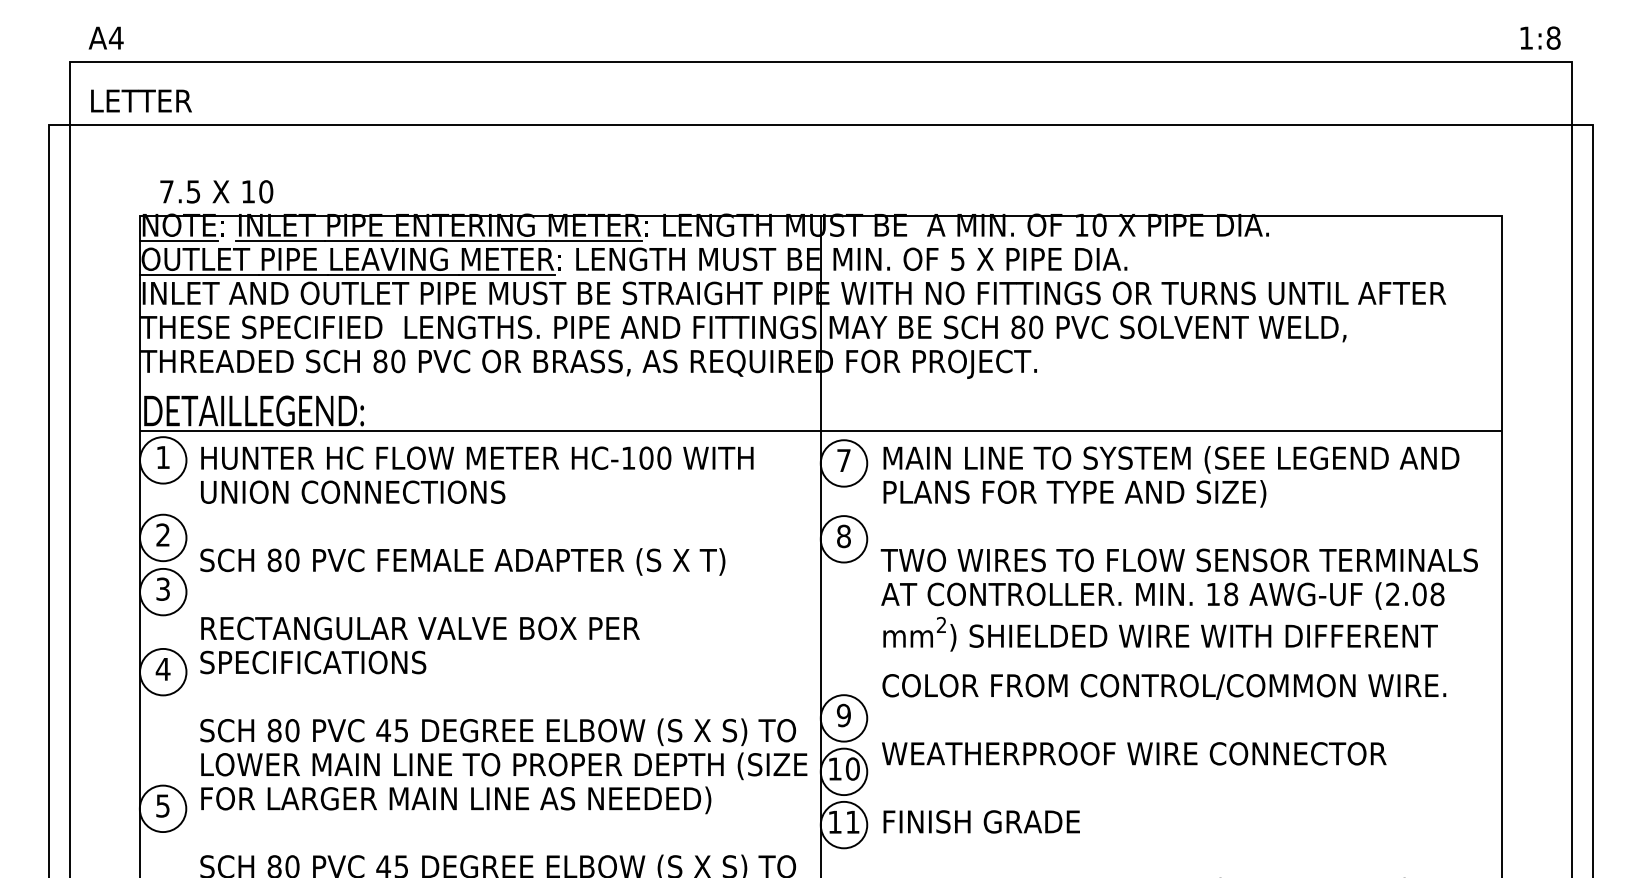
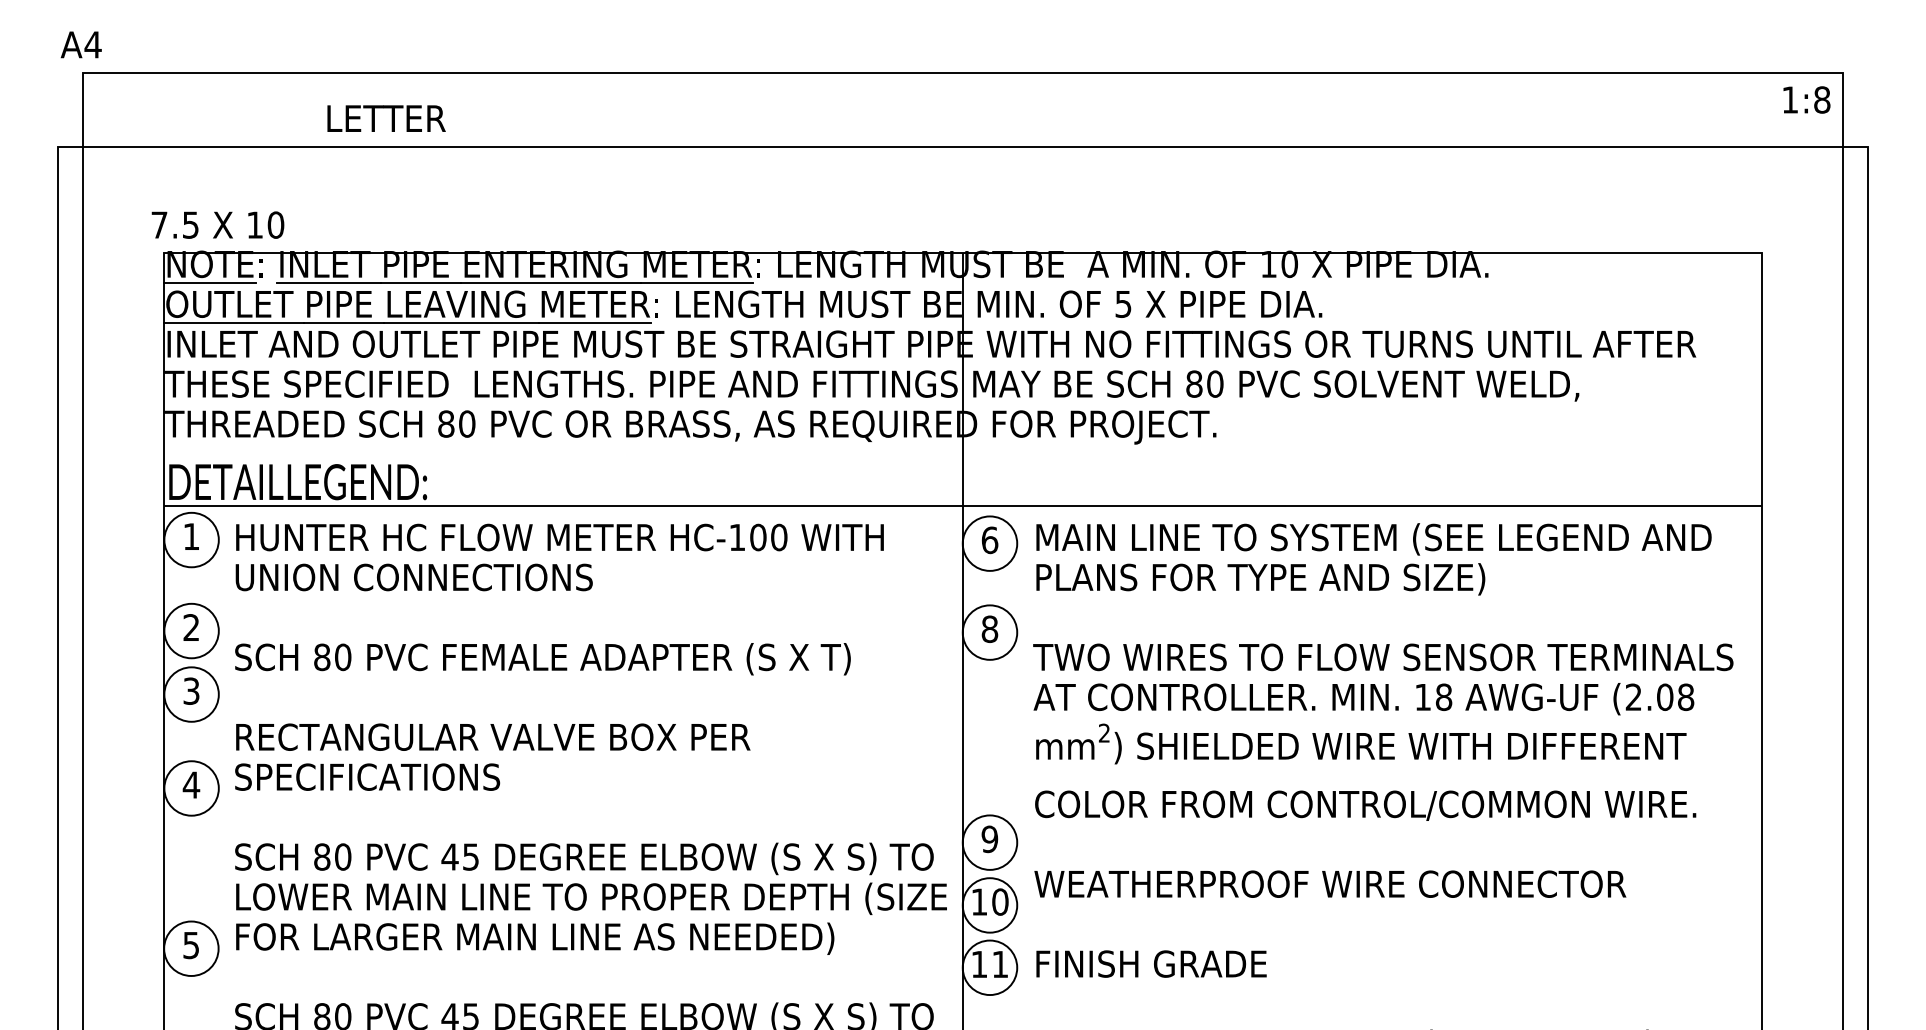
text: (105, 37) -> (80, 44), moved
text: (1540, 37) -> (1806, 99), moved
text: (141, 100) -> (386, 118), moved
text: (216, 191) -> (217, 224), moved
text: (844, 460) -> (990, 540), 7 -> 6

